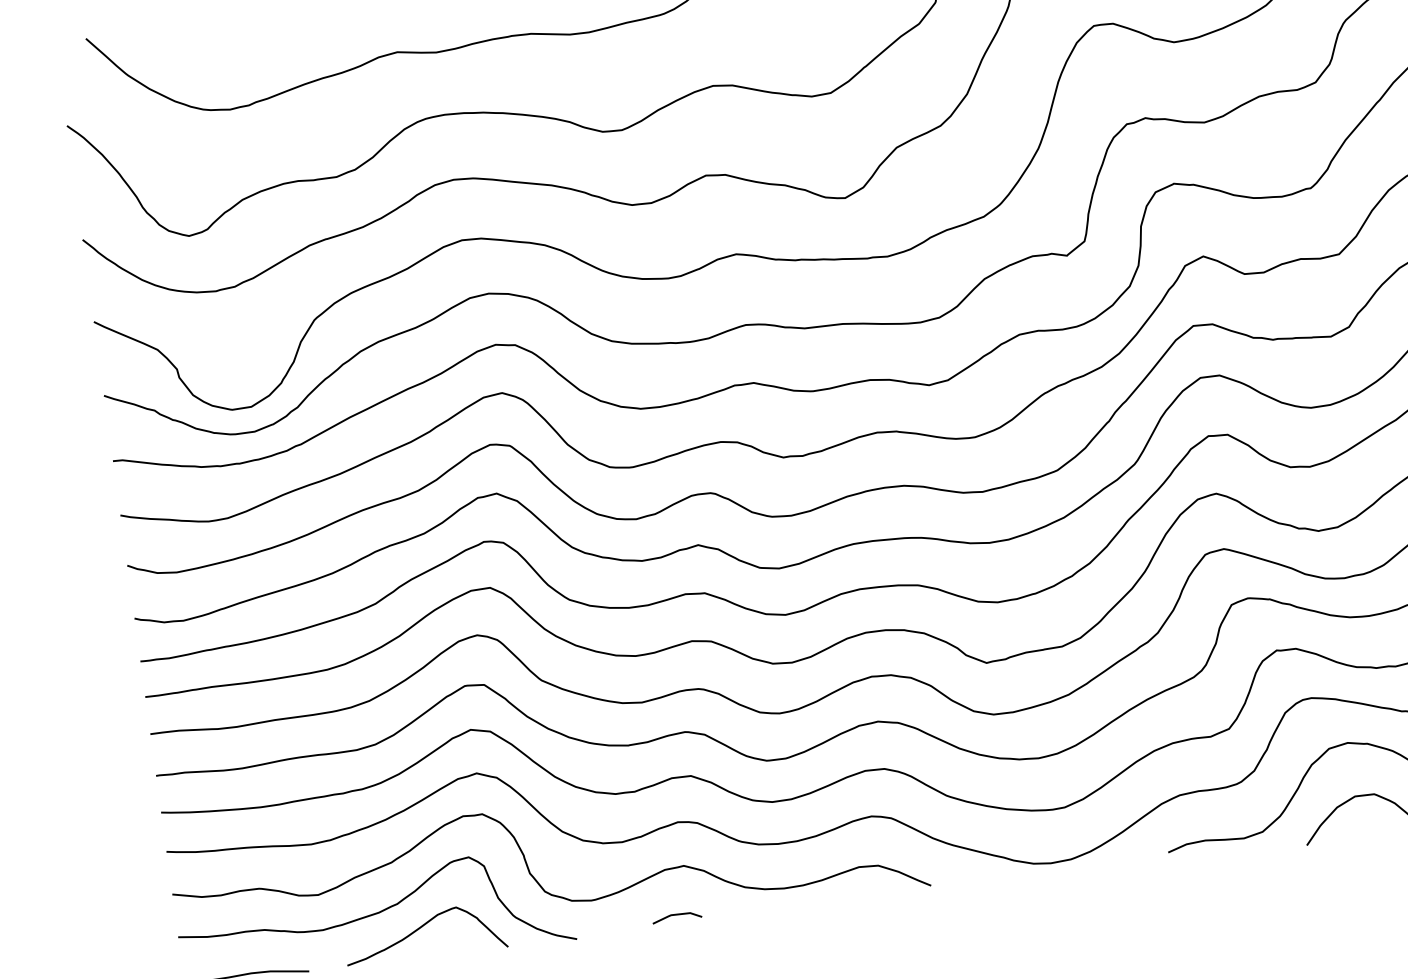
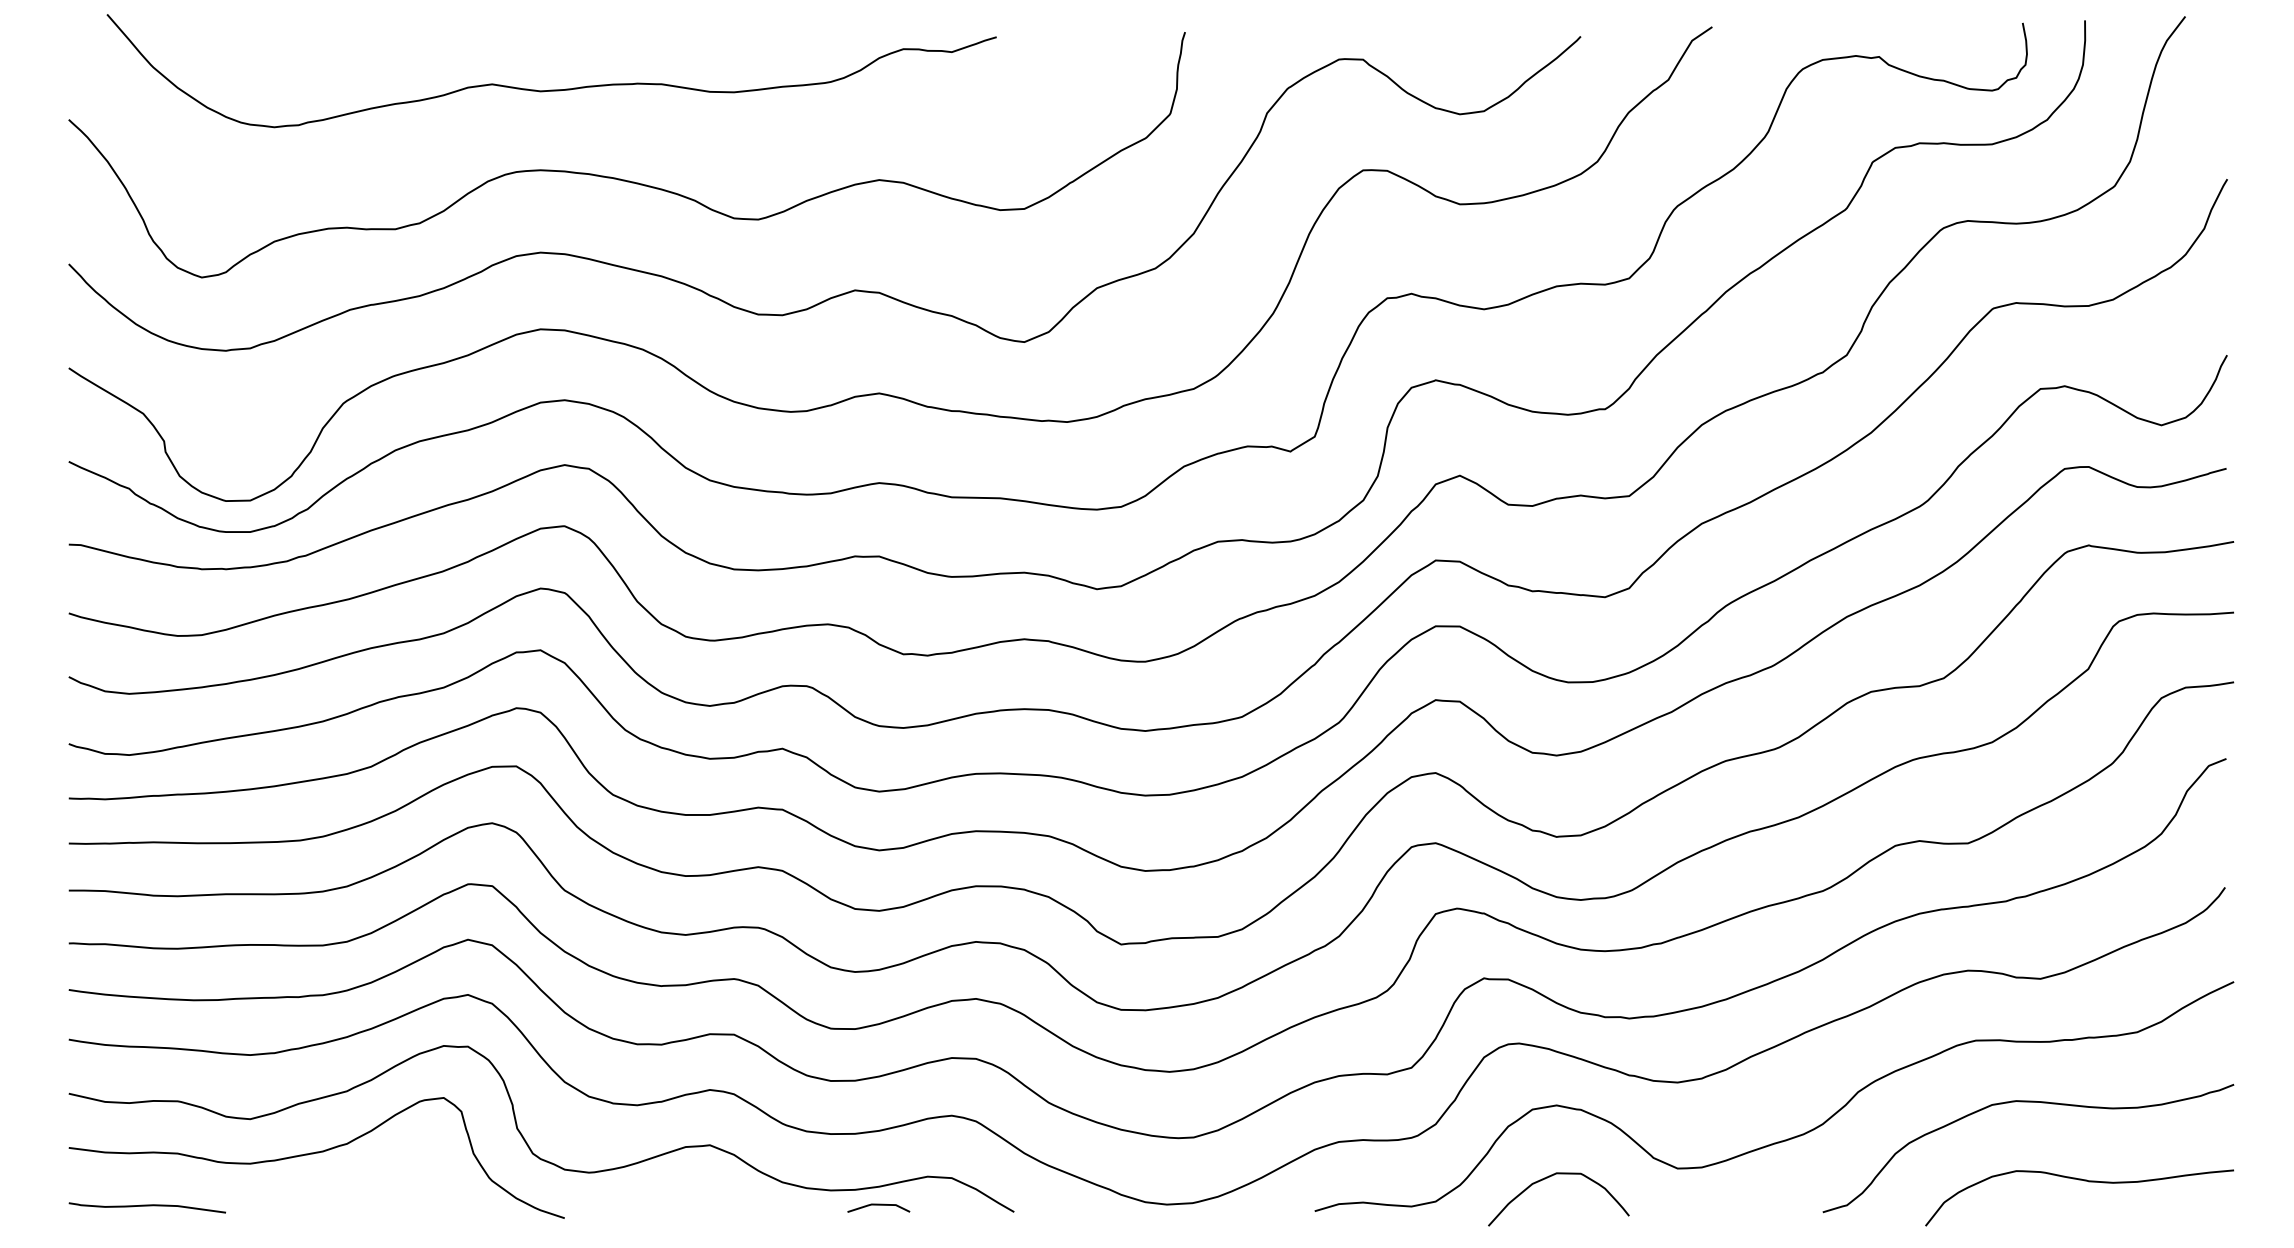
line: (676, 915) -> (878, 1205), moved
curve: (420, 928) -> (371, 1178), removed

